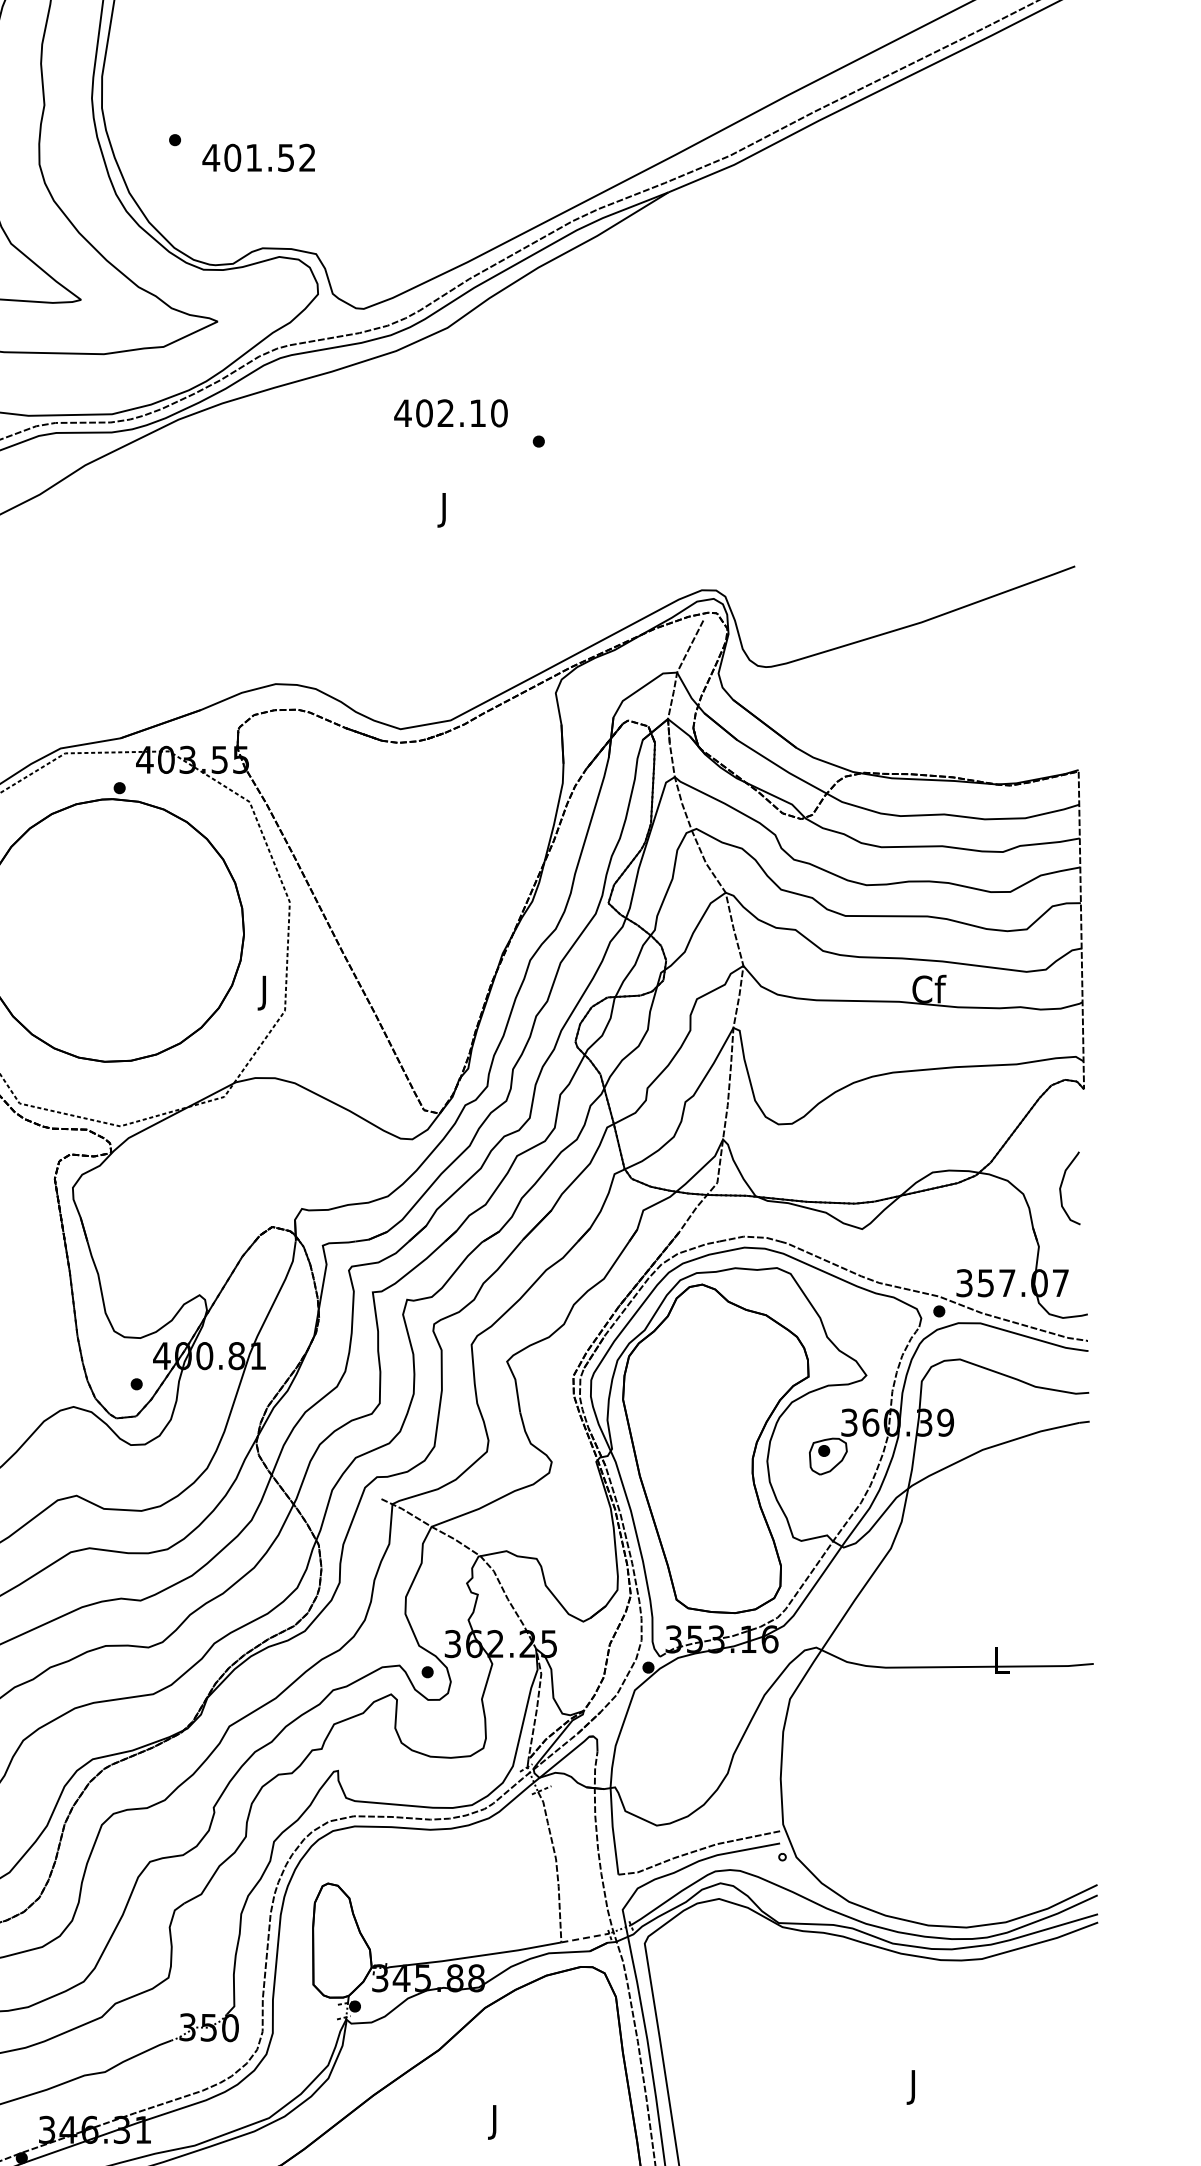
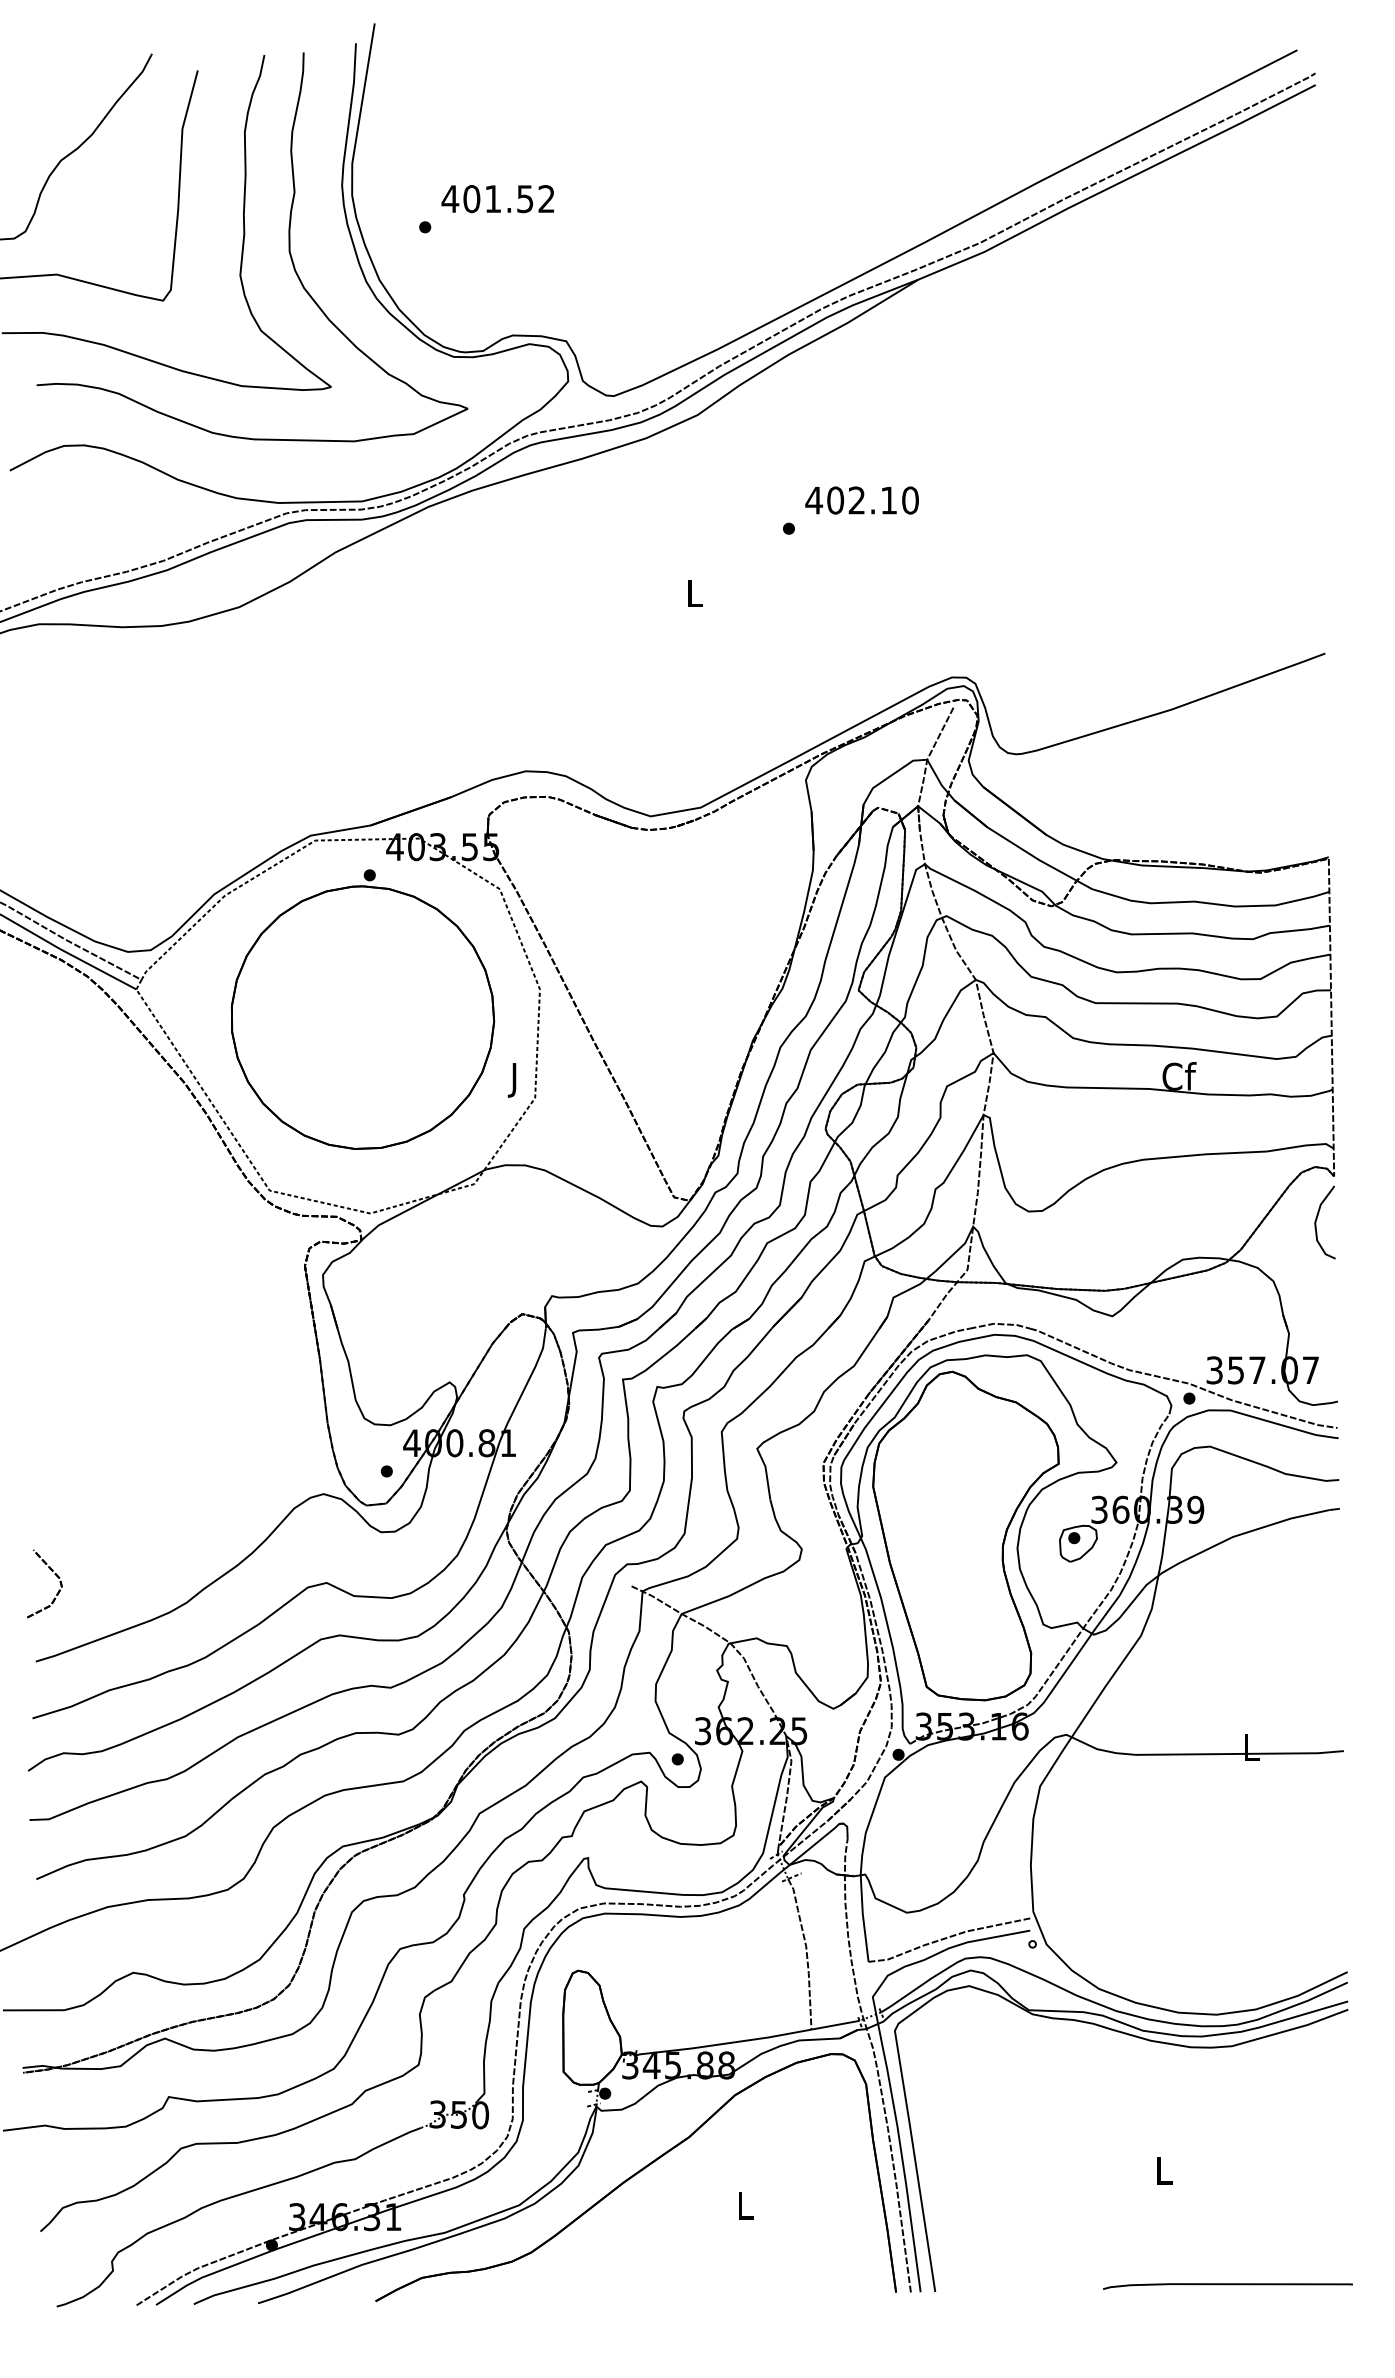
text: (258, 158) -> (497, 199), moved
text: (450, 413) -> (861, 500), moved
text: (444, 510) -> (694, 597), J -> L
curve: (1062, 1185) -> (1317, 1219), moved
line: (584, 1938) -> (834, 2025), dashed -> solid
text: (914, 2087) -> (1164, 2174), J -> L
text: (495, 2122) -> (745, 2209), J -> L

